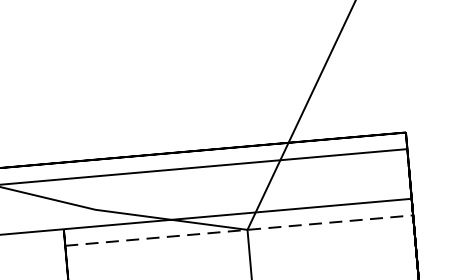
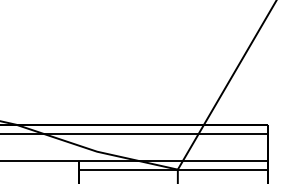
line: (239, 230) -> (173, 169), dashed -> solid

